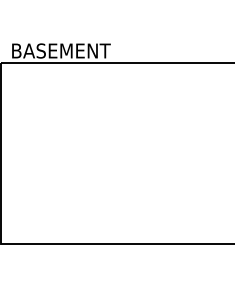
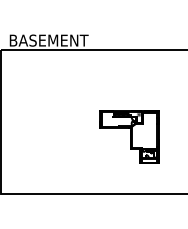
part: (161, 171) -> (129, 136), added

